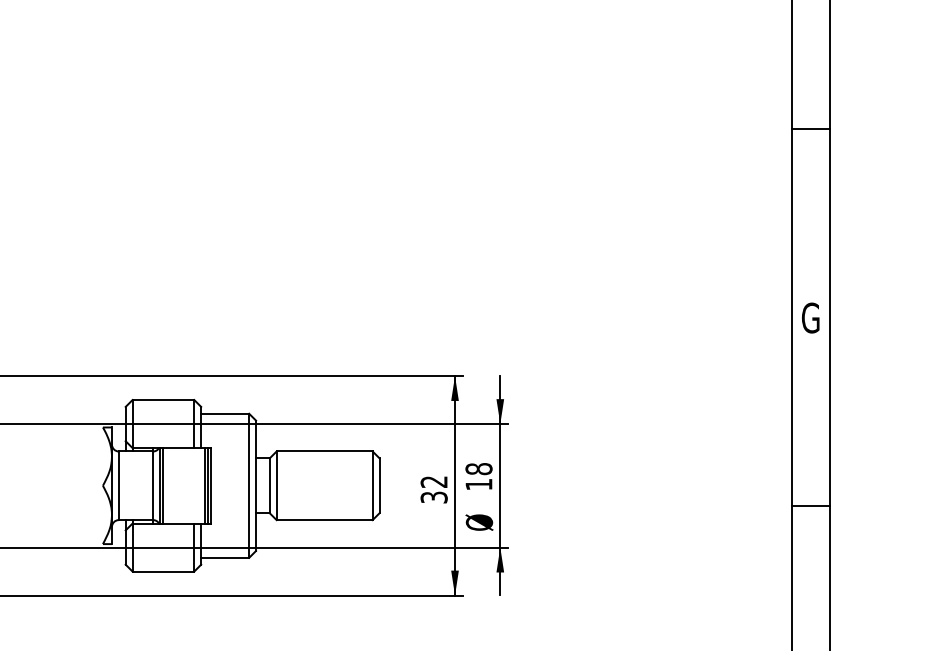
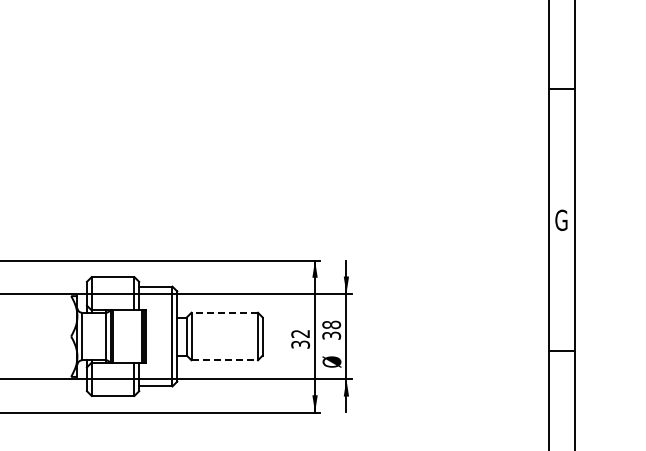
line: (324, 451) -> (224, 312), solid -> dashed
text: (478, 484) -> (331, 335), 18 -> 38
line: (325, 520) -> (225, 360), solid -> dashed

